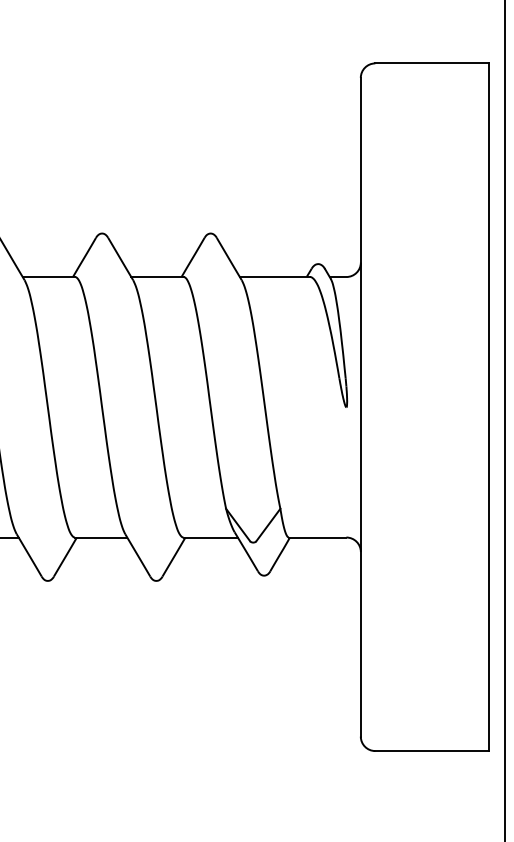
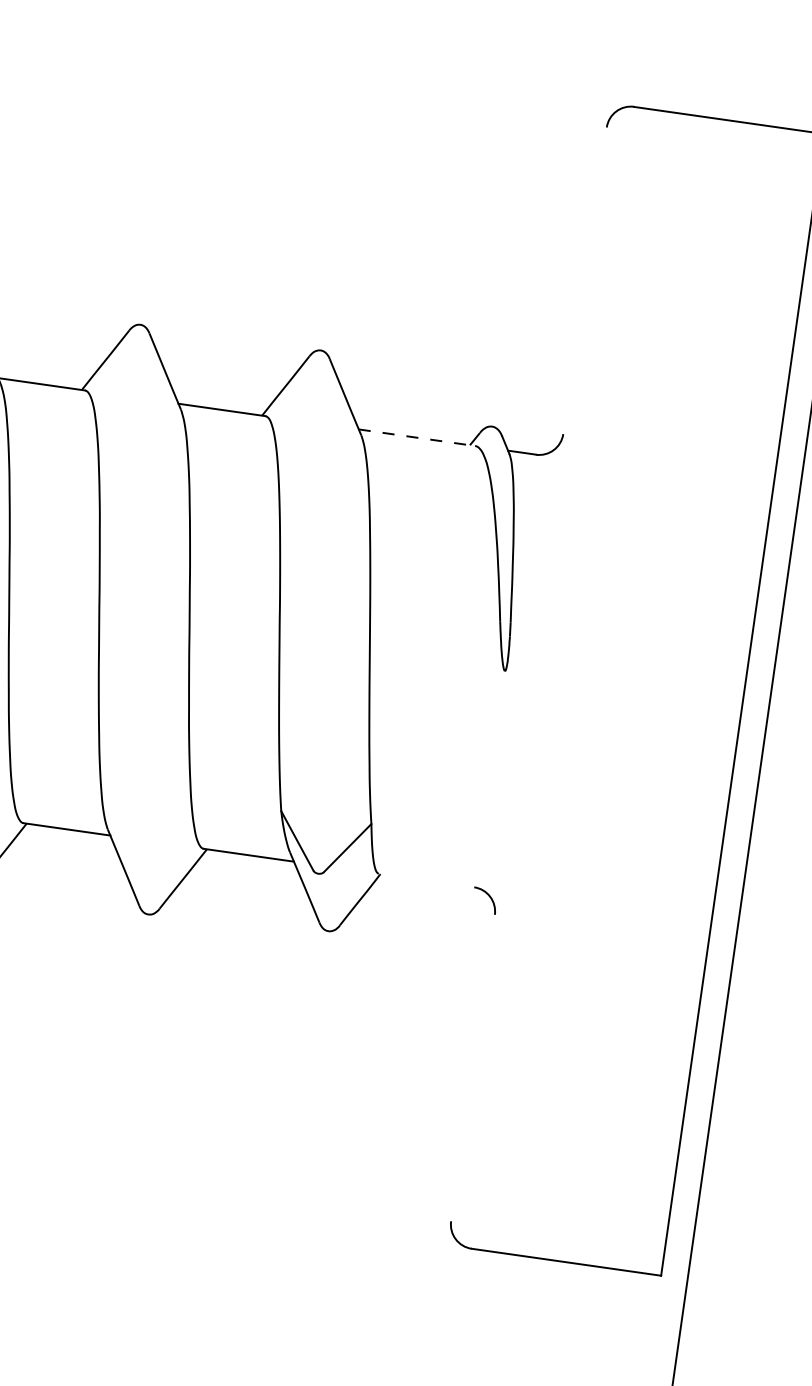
line: (275, 276) -> (418, 437), solid -> dashed
line: (360, 406) -> (528, 673), removed
line: (317, 537) -> (426, 880), removed

